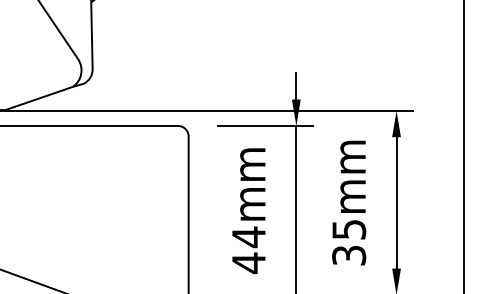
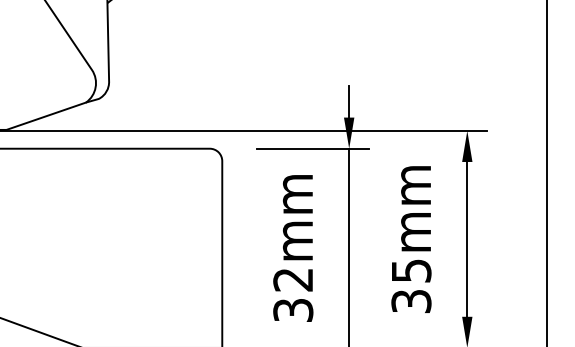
text: (248, 250) -> (292, 295), 44mm -> 32mm

